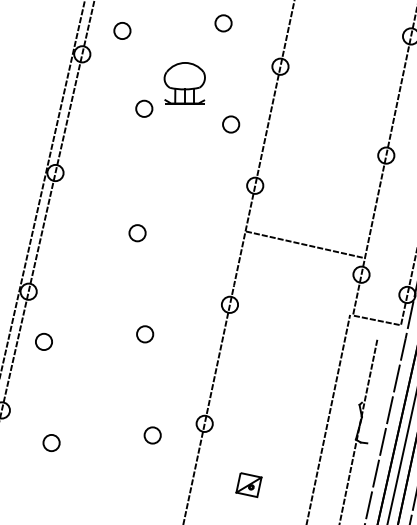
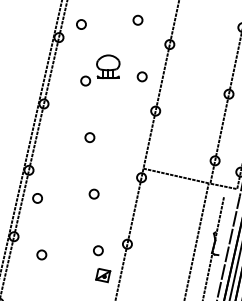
part: (170, 89) -> (100, 70), moved
line: (304, 243) -> (176, 175), moved
part: (249, 485) -> (103, 275), moved

